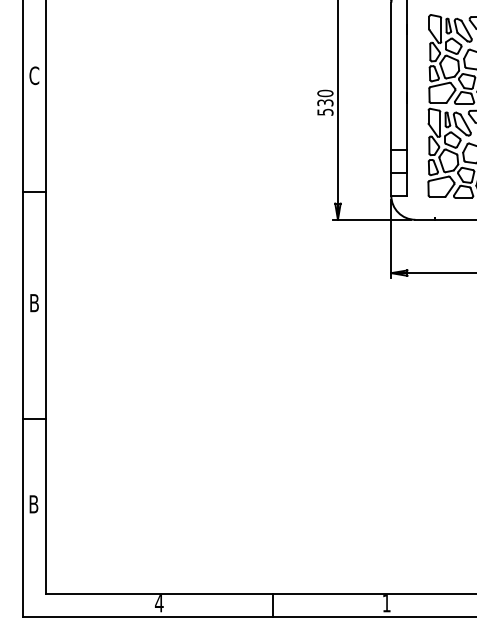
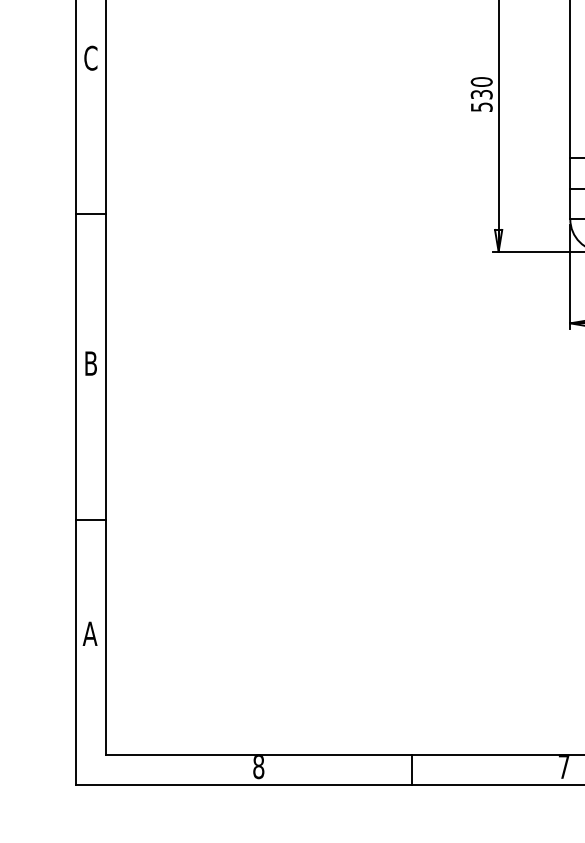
text: (33, 504) -> (89, 634), B -> A
text: (159, 603) -> (258, 767), 4 -> 8
text: (386, 603) -> (563, 767), 1 -> 7

